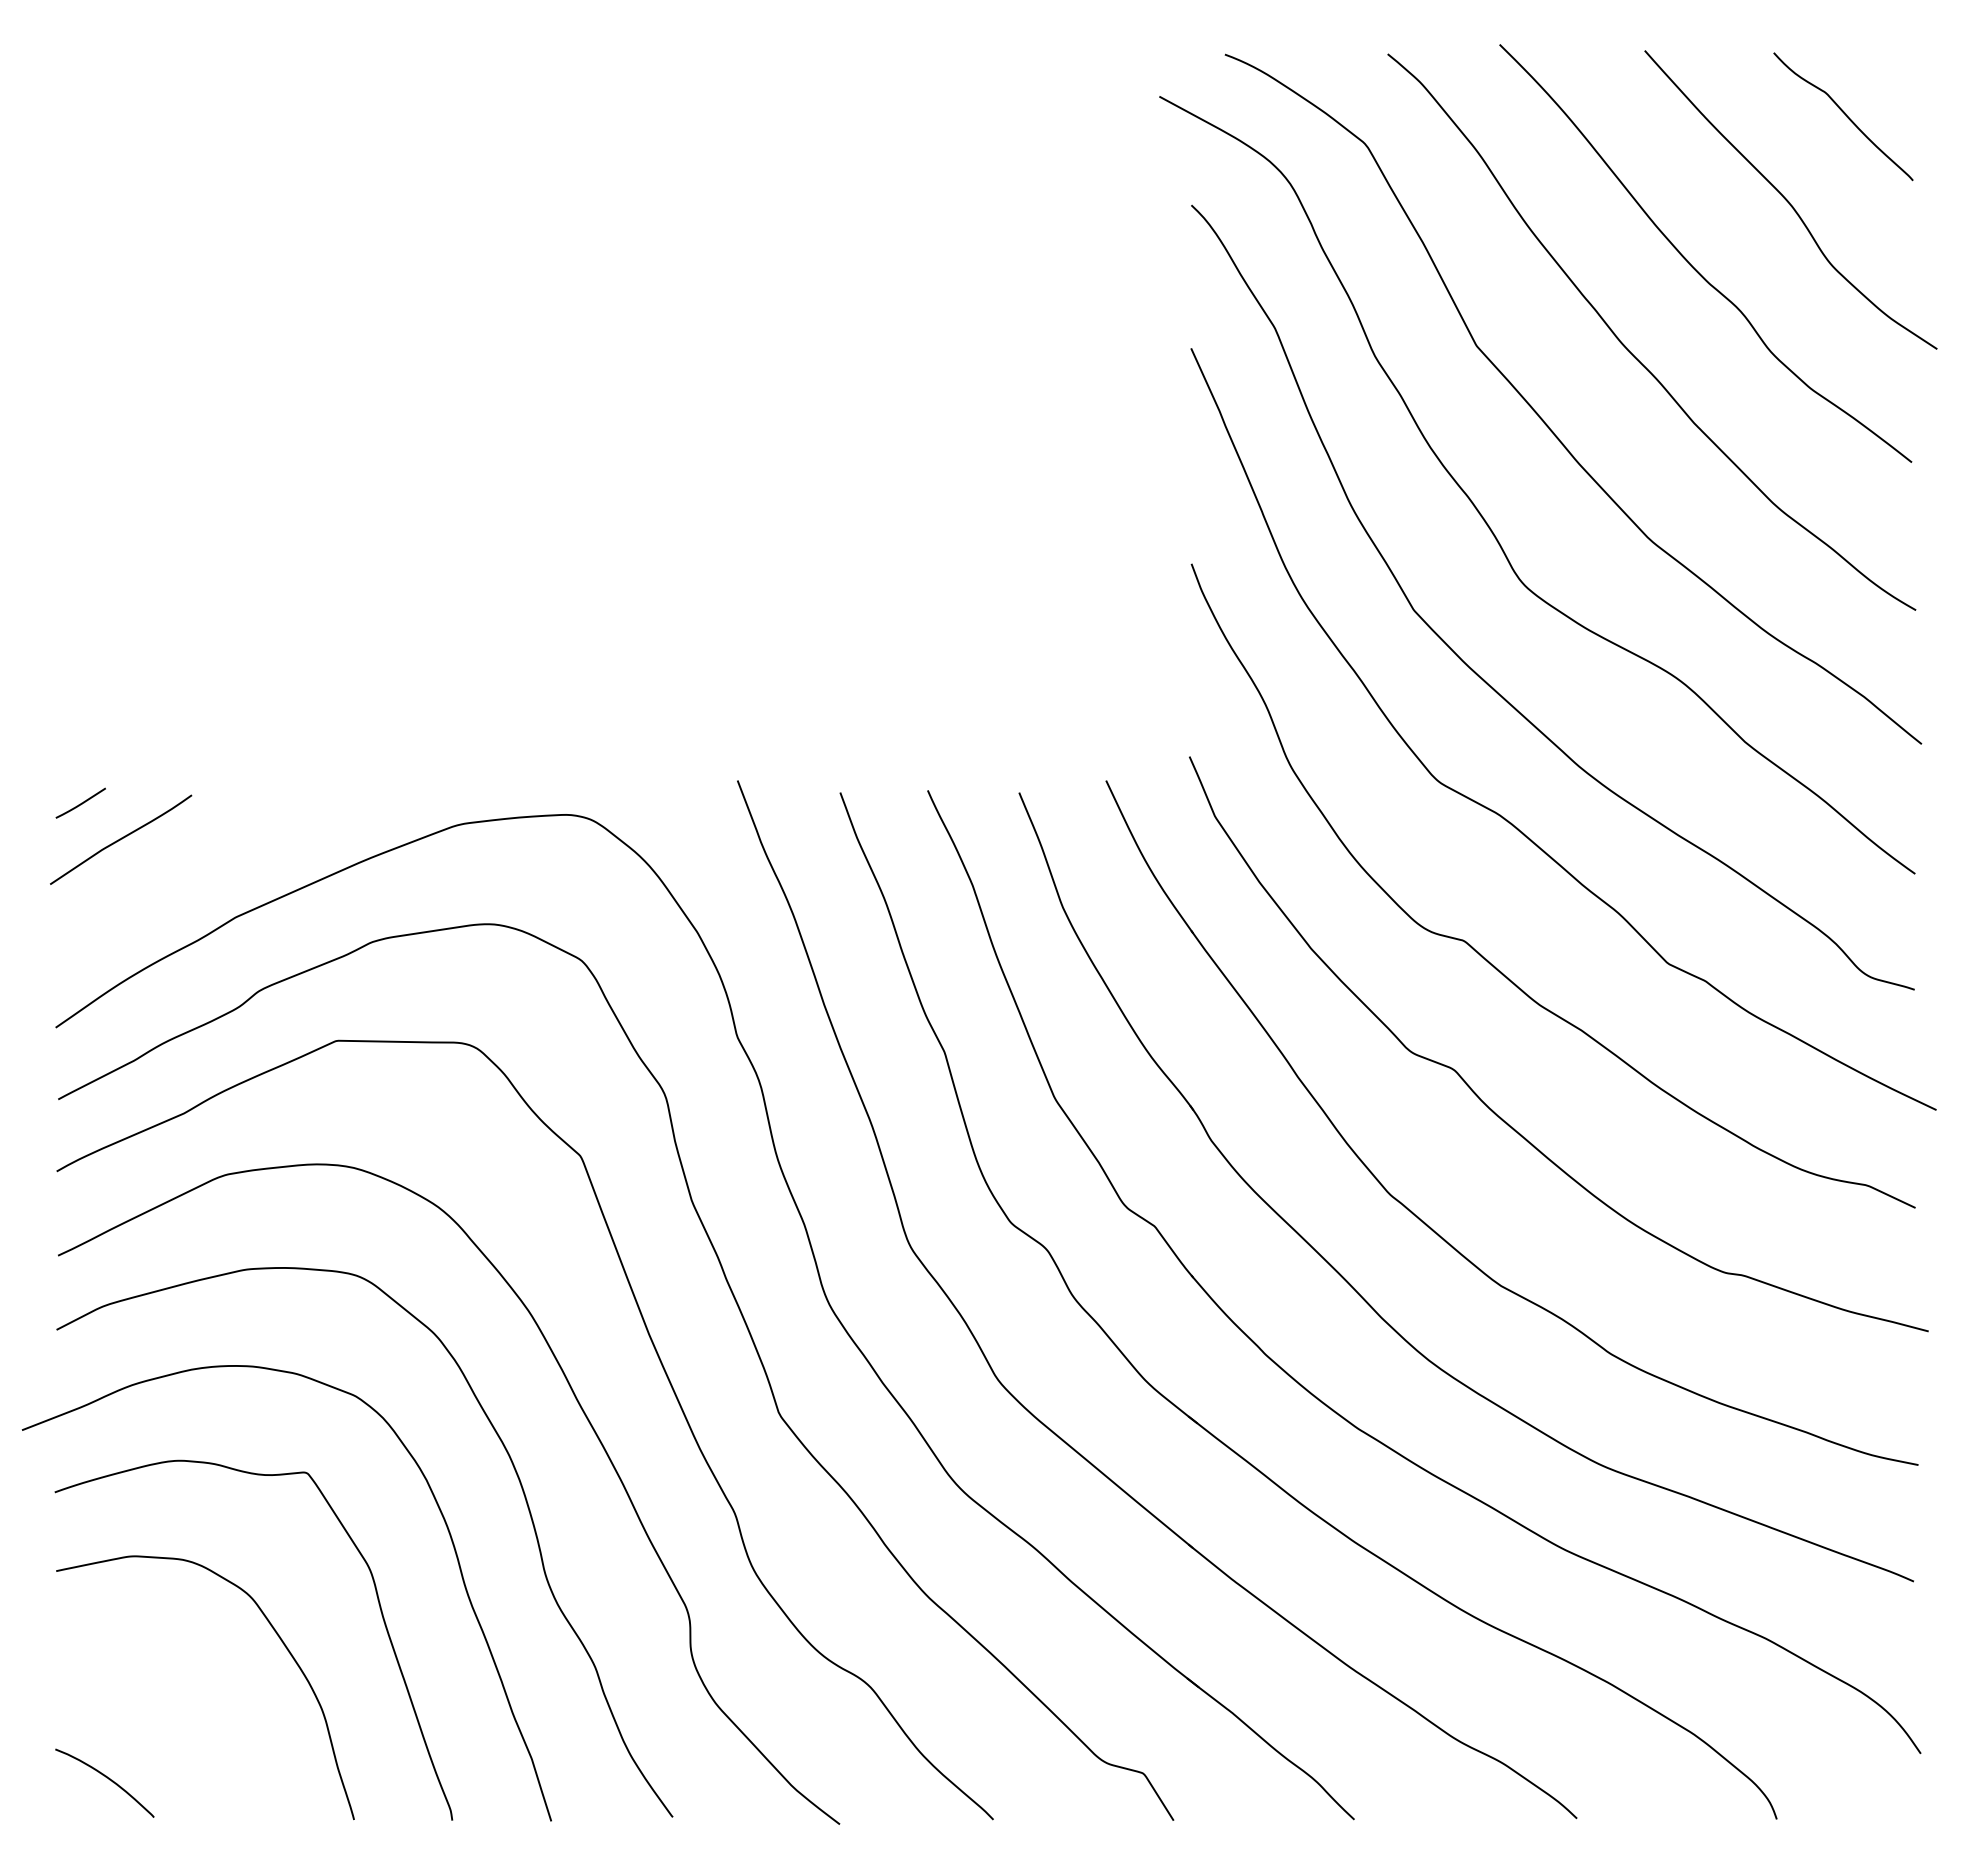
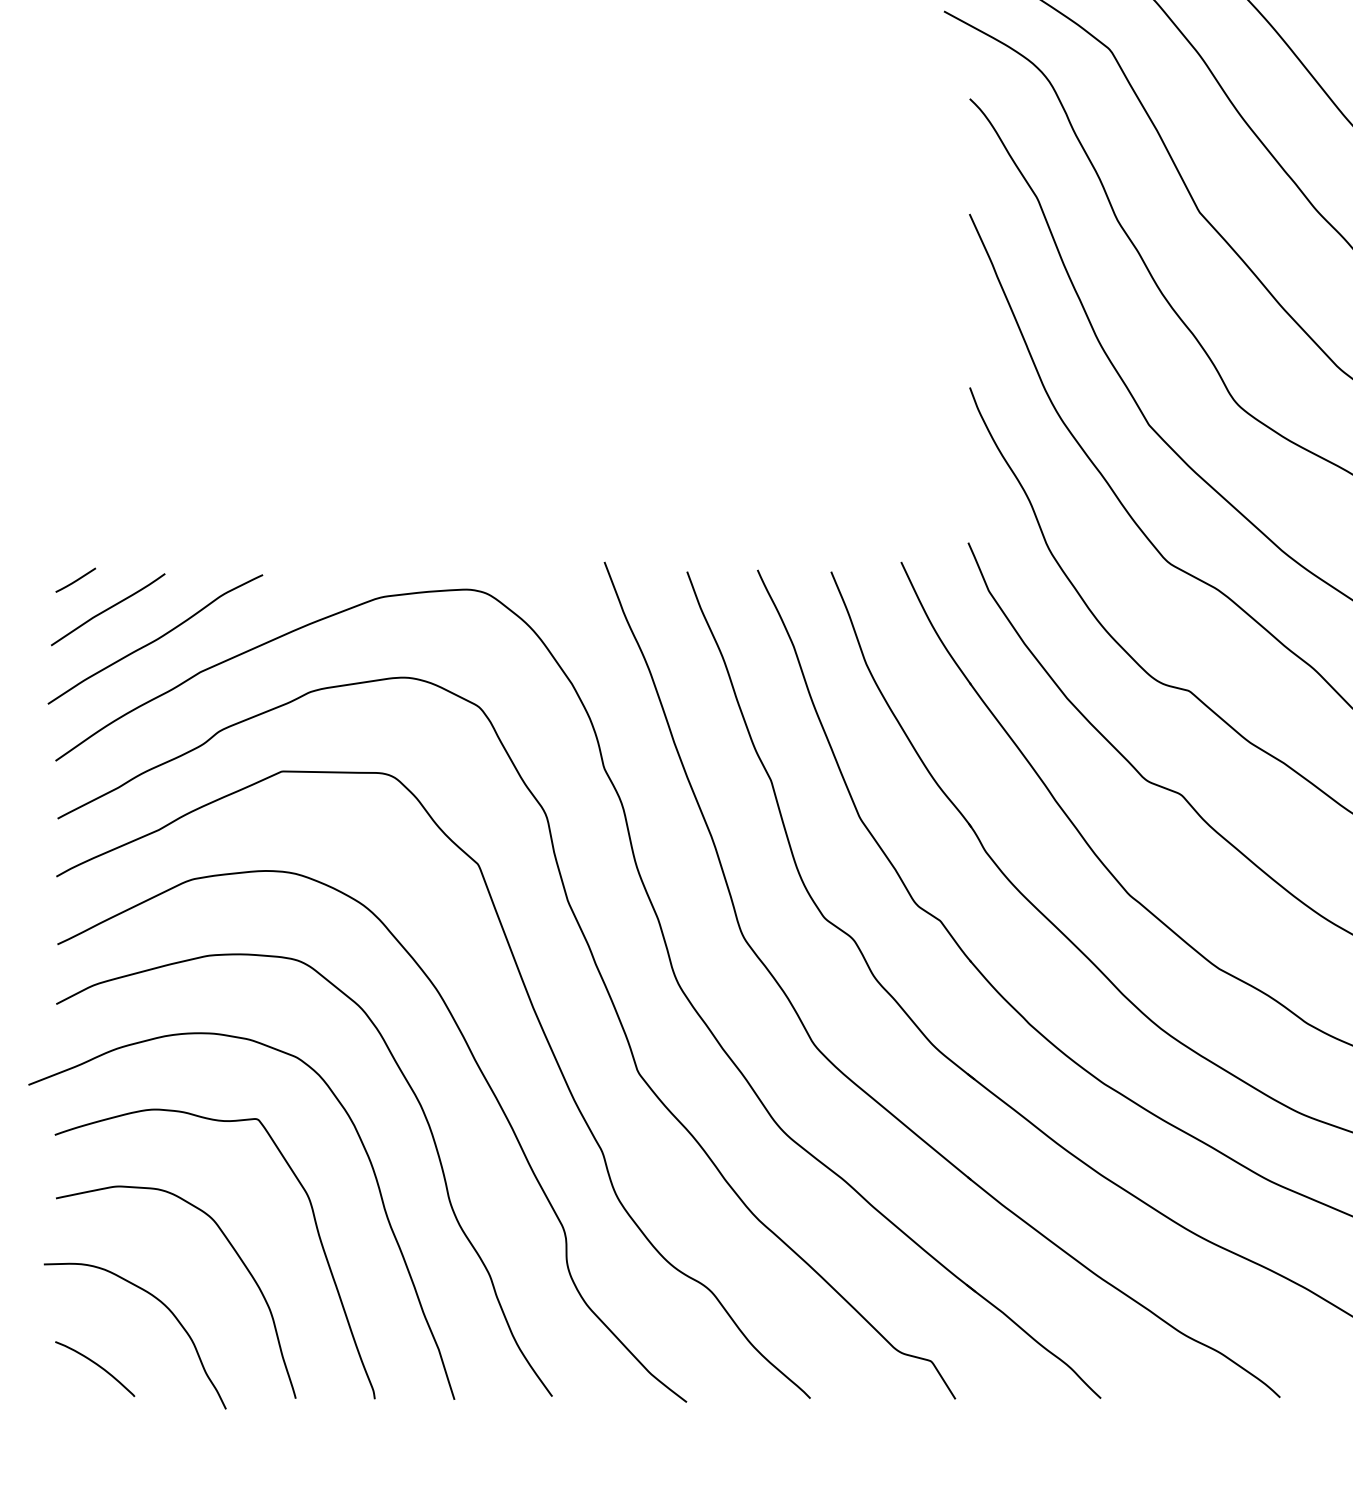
curve: (180, 876) -> (156, 639), added
curve: (191, 1705) -> (164, 1306), added

